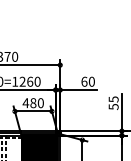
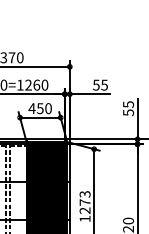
text: (88, 81) -> (100, 84), 60 -> 55
text: (32, 103) -> (39, 108), 480 -> 450

